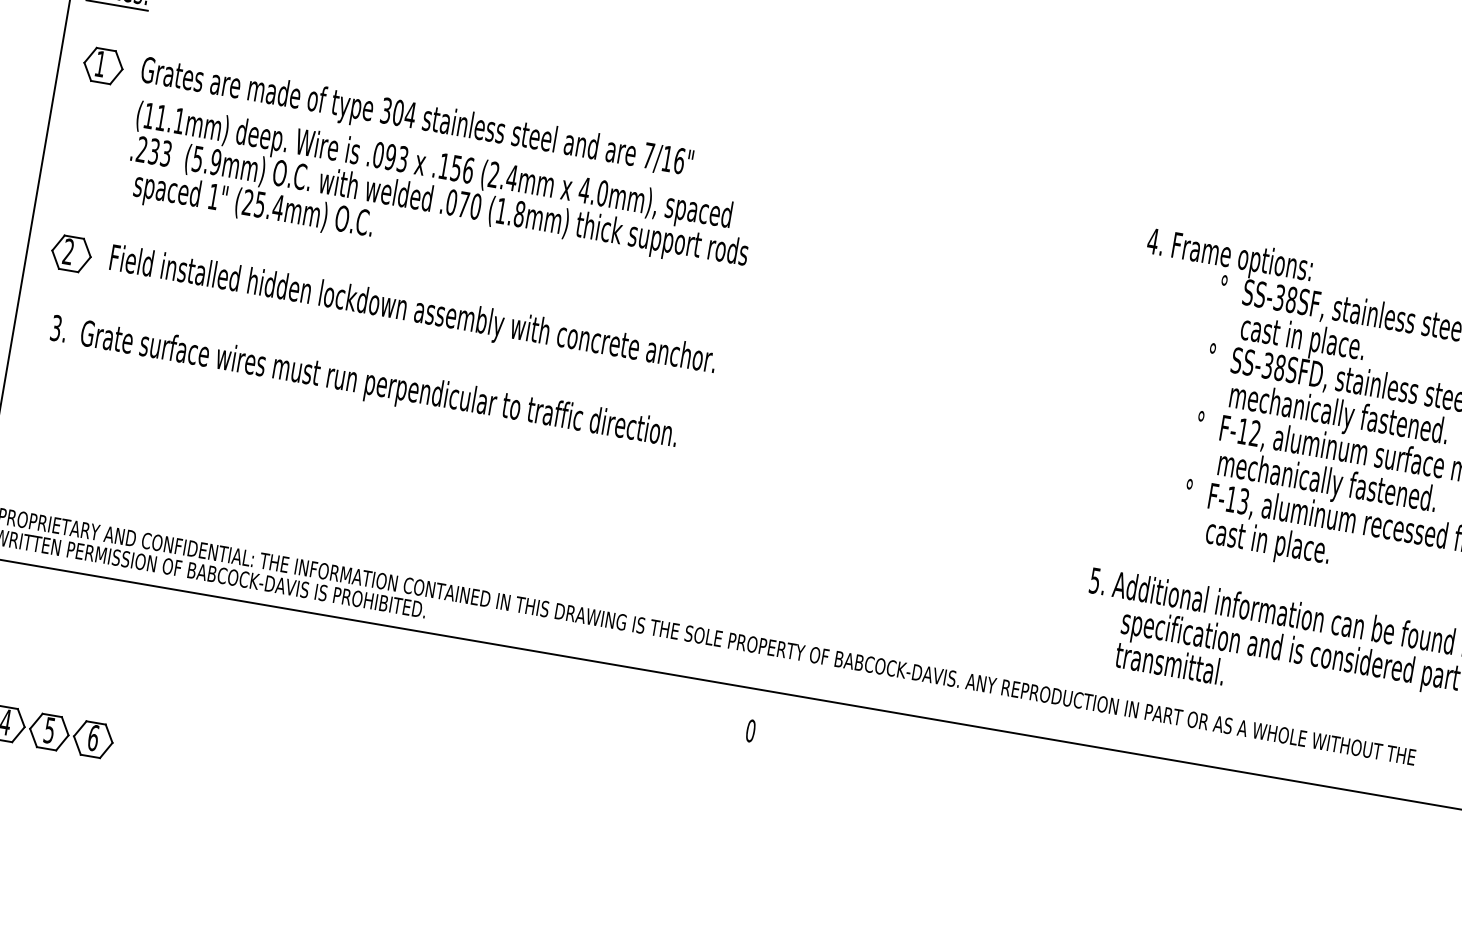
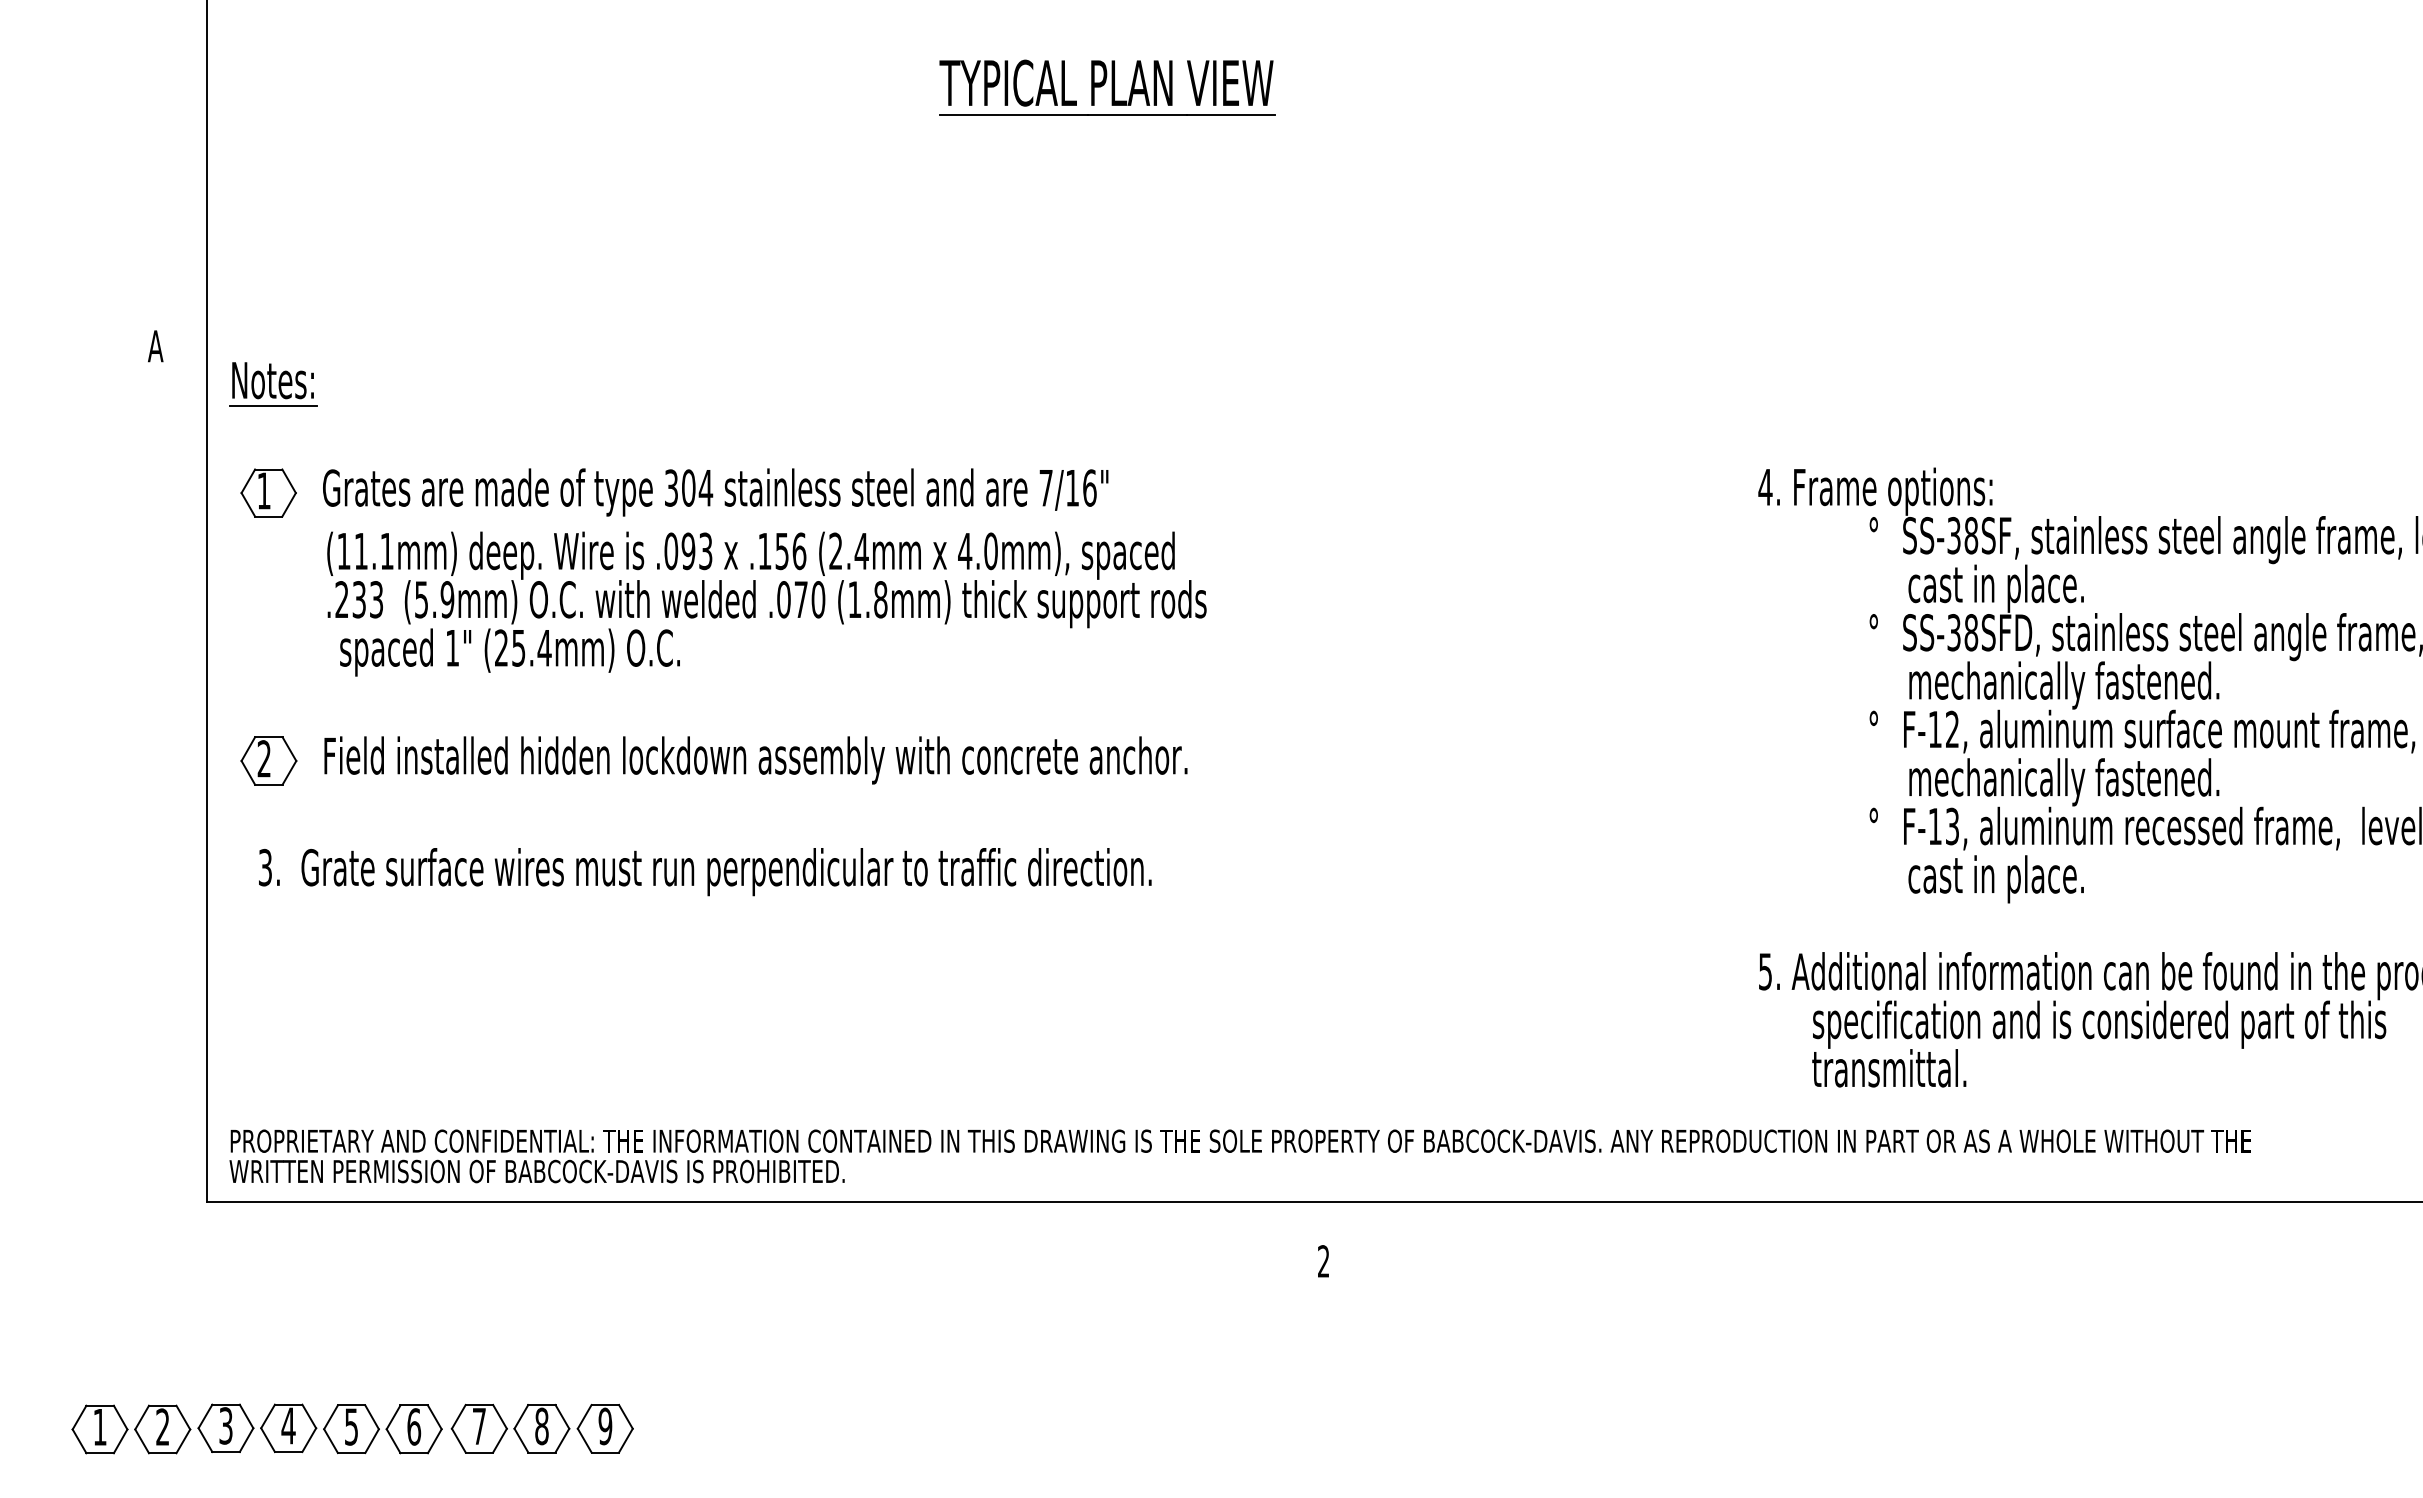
text: (750, 730) -> (1323, 1261), 0 -> 2
part: (182, 754) -> (541, 1428), added

